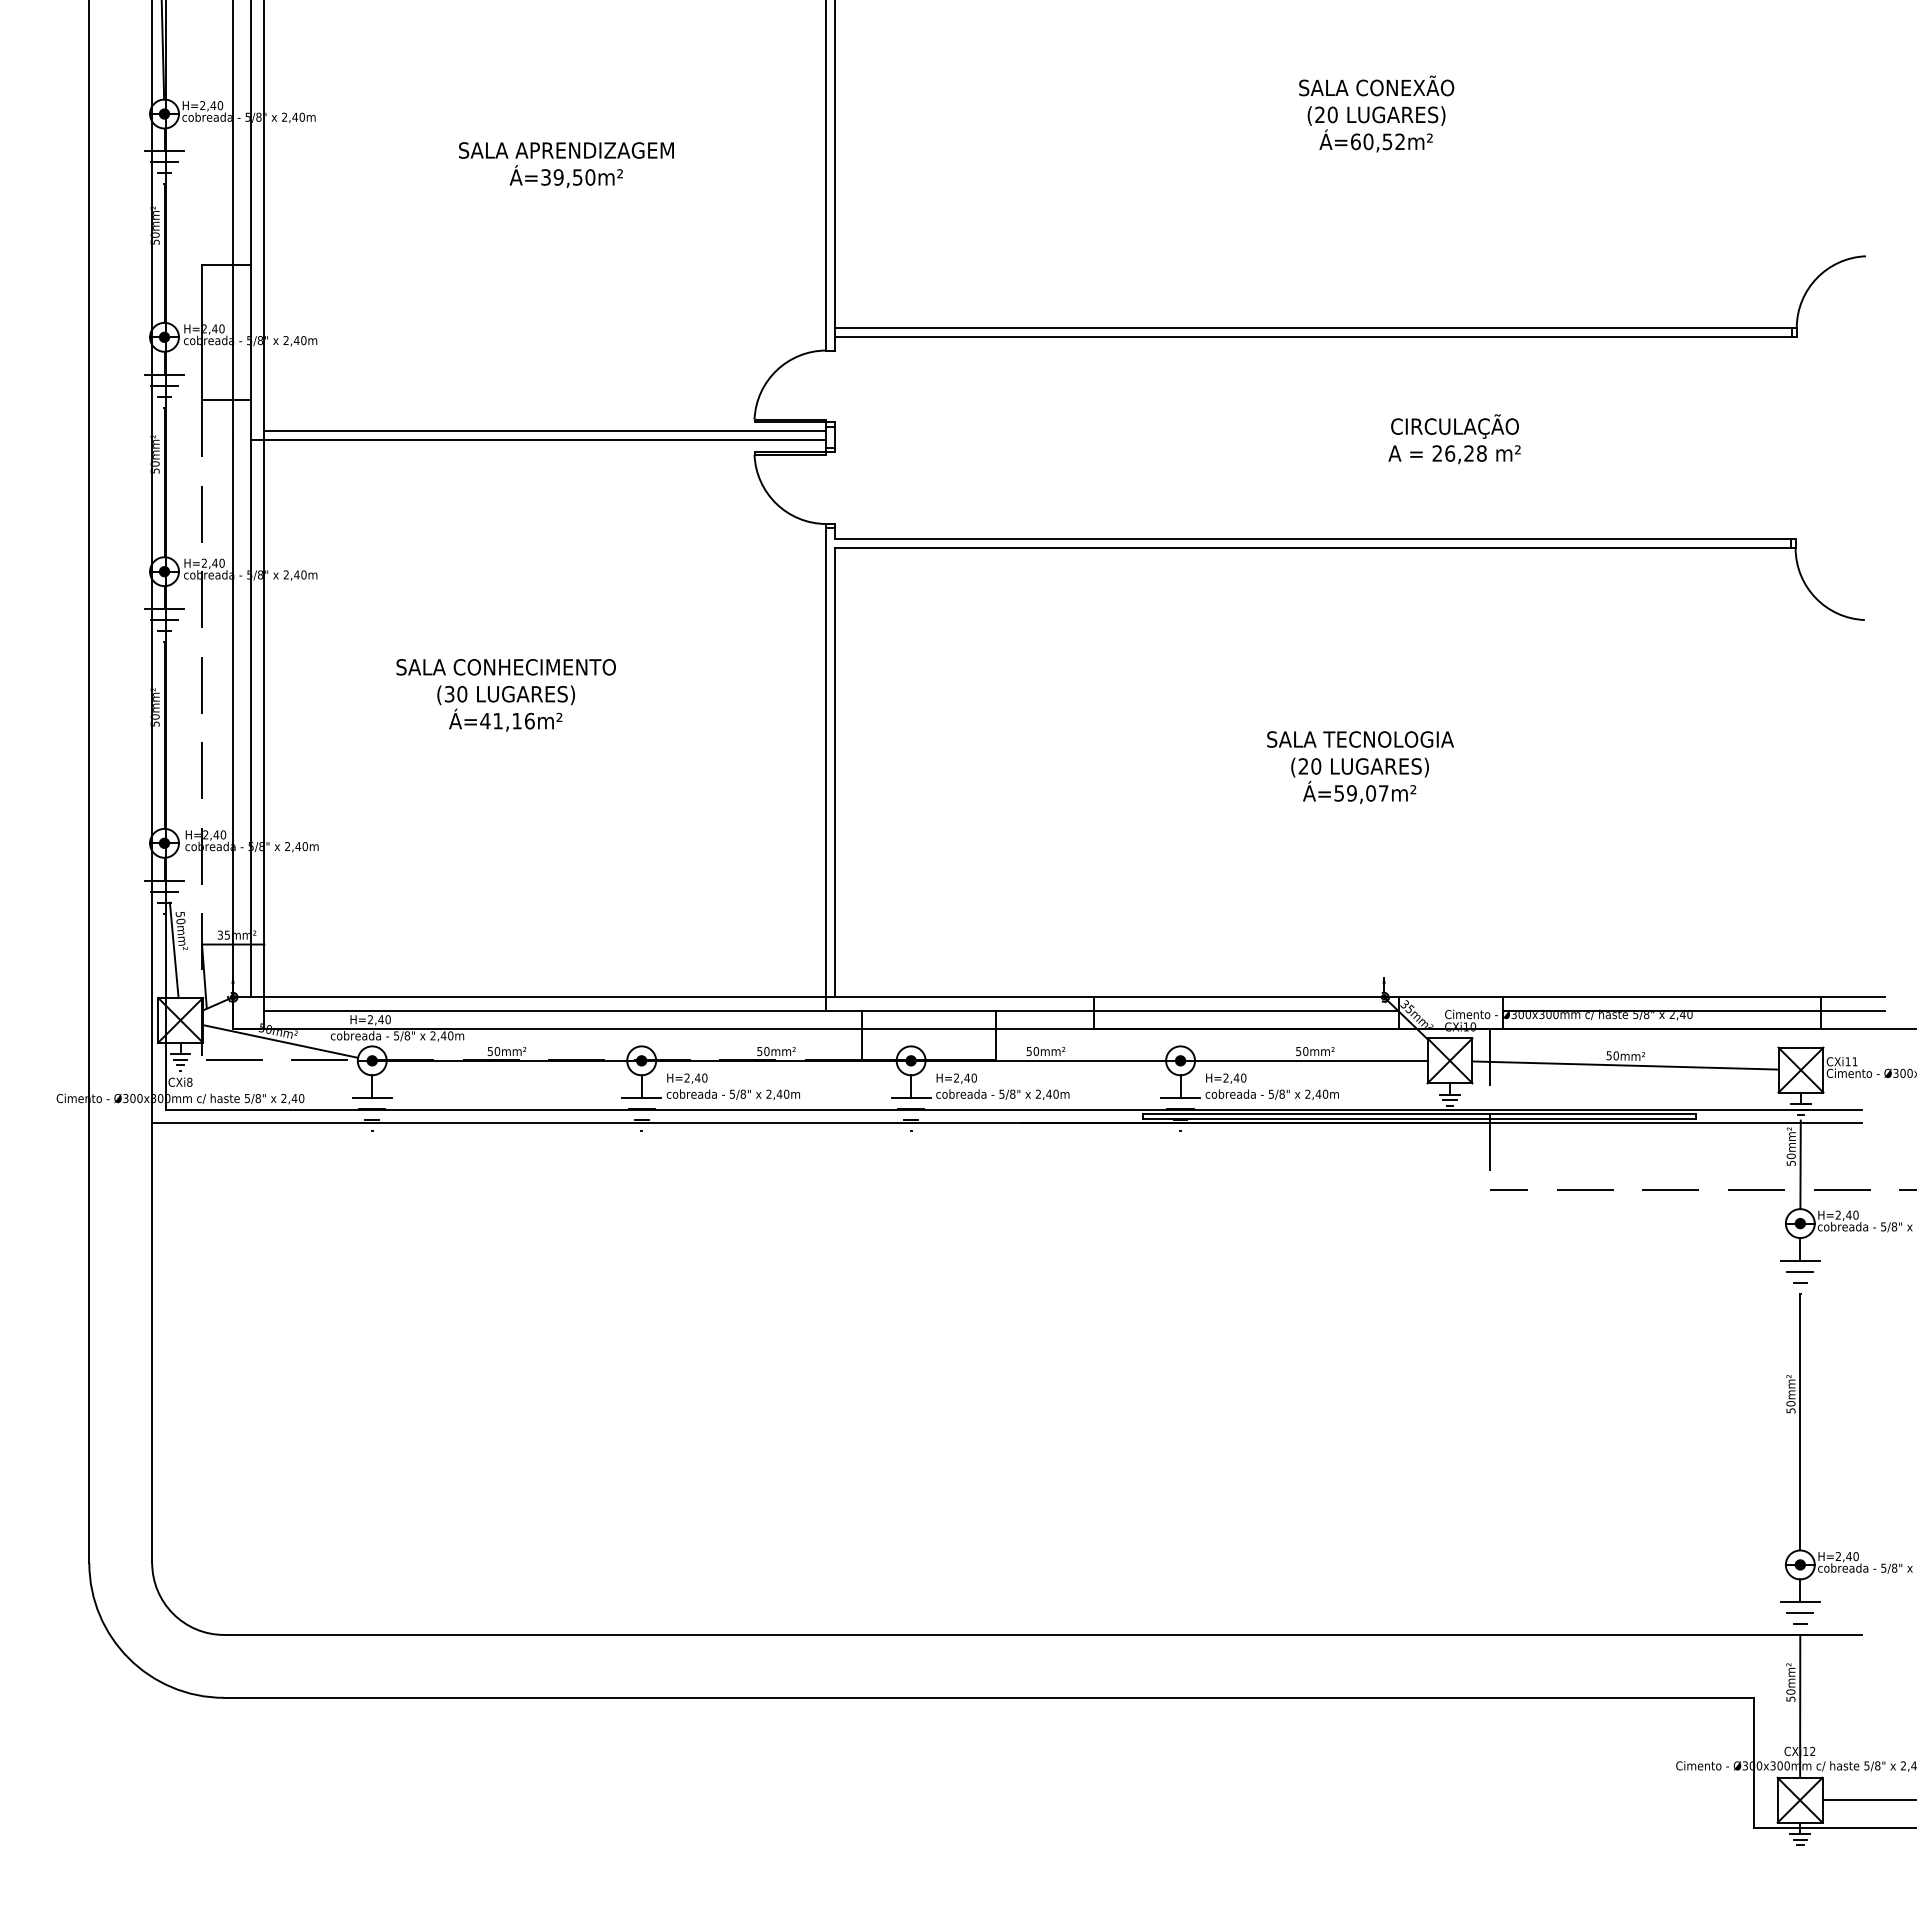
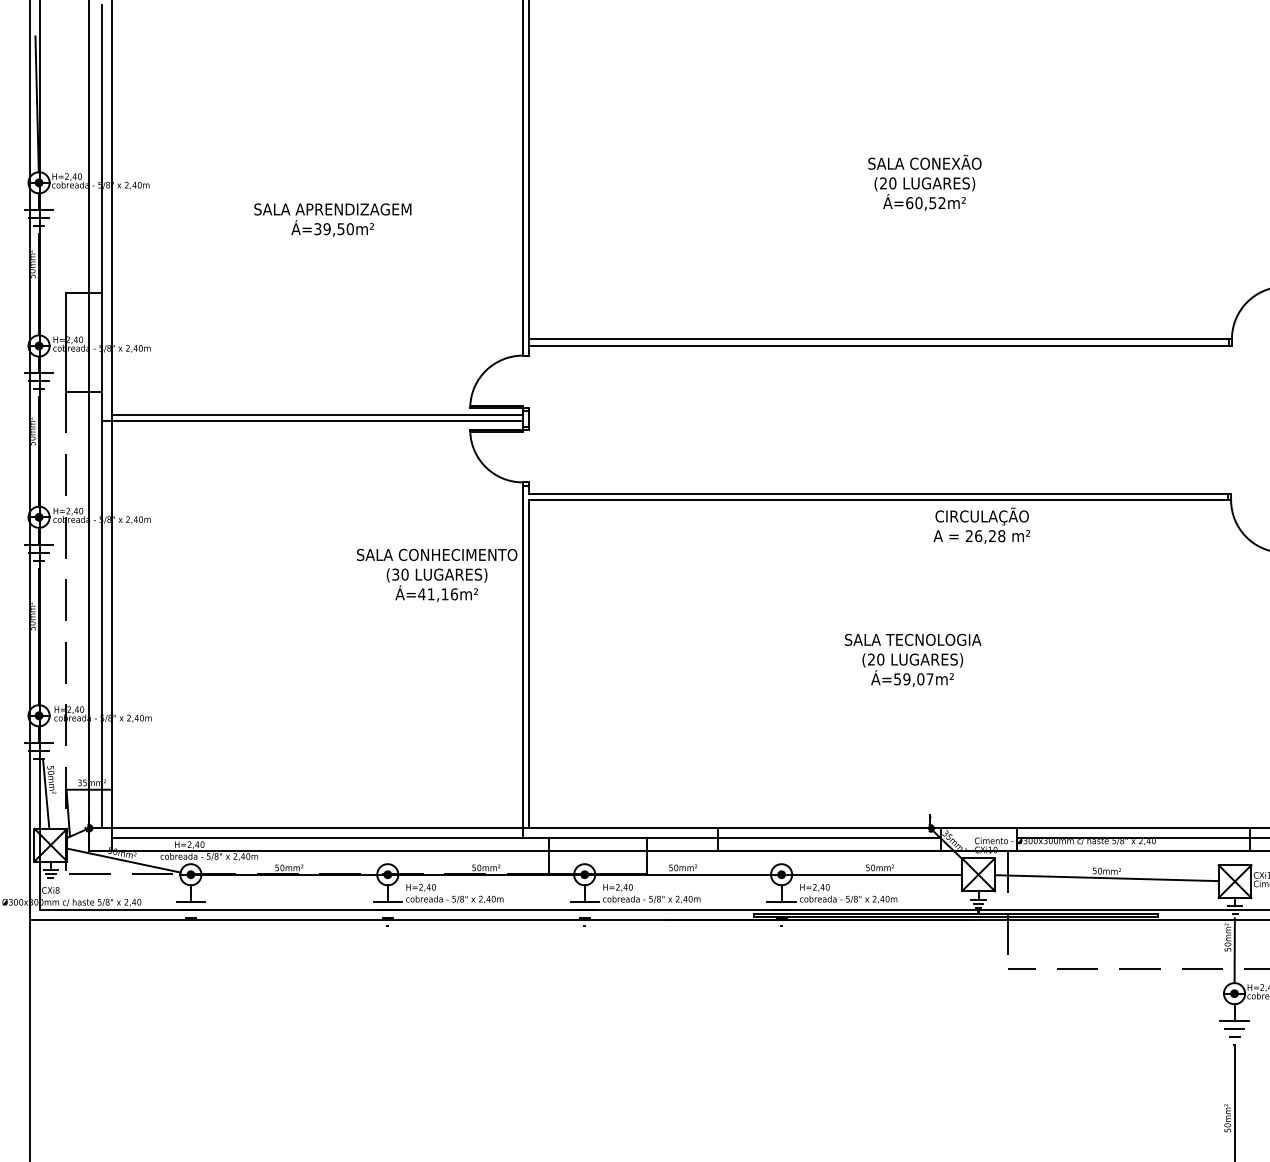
text: (1454, 439) -> (981, 525), moved
text: (505, 695) -> (436, 575), moved

